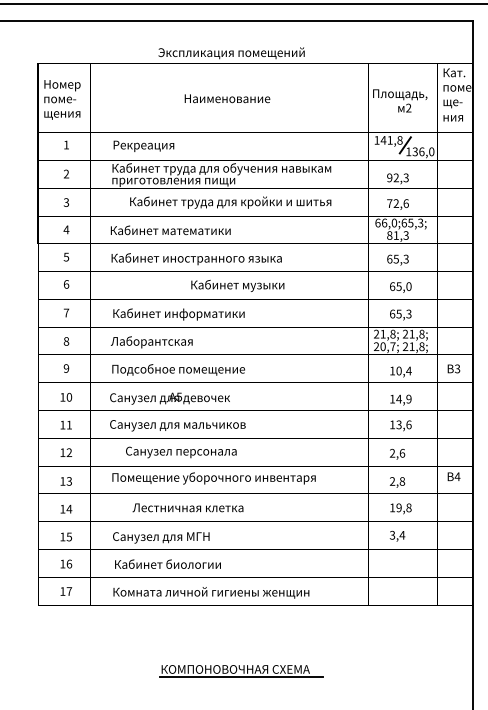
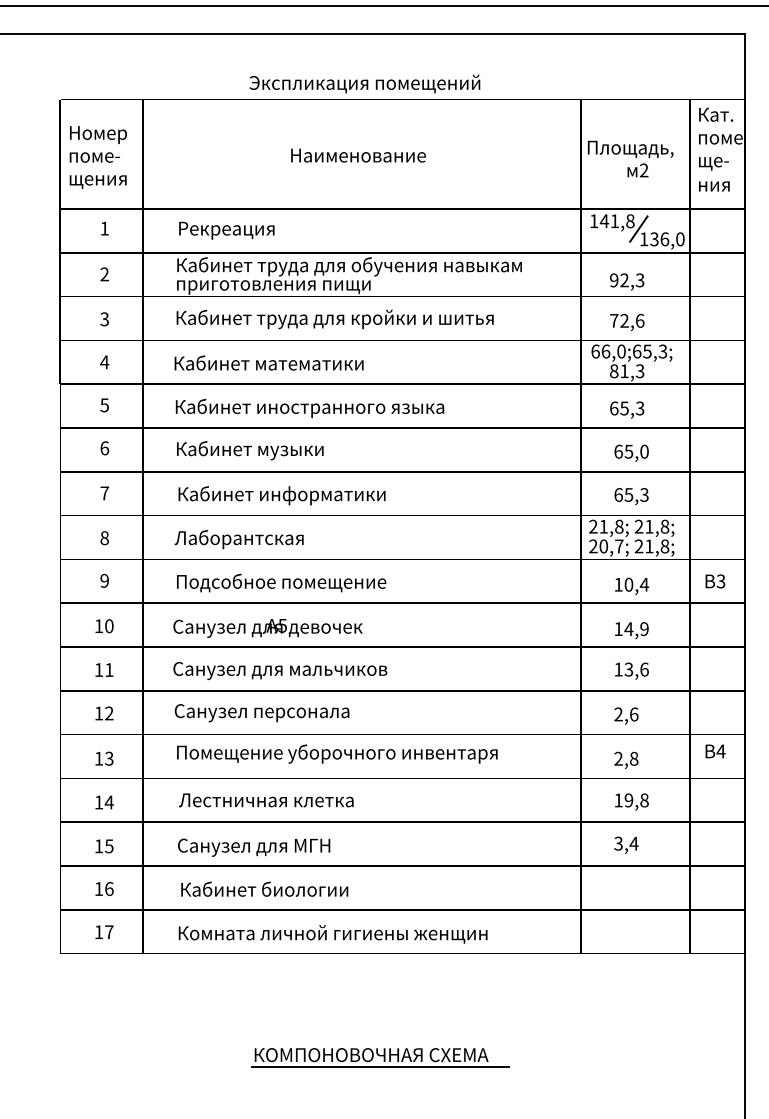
text: (230, 202) -> (334, 319), moved
text: (237, 285) -> (249, 449), moved
text: (181, 452) -> (262, 713), moved
text: (187, 507) -> (265, 799), moved

